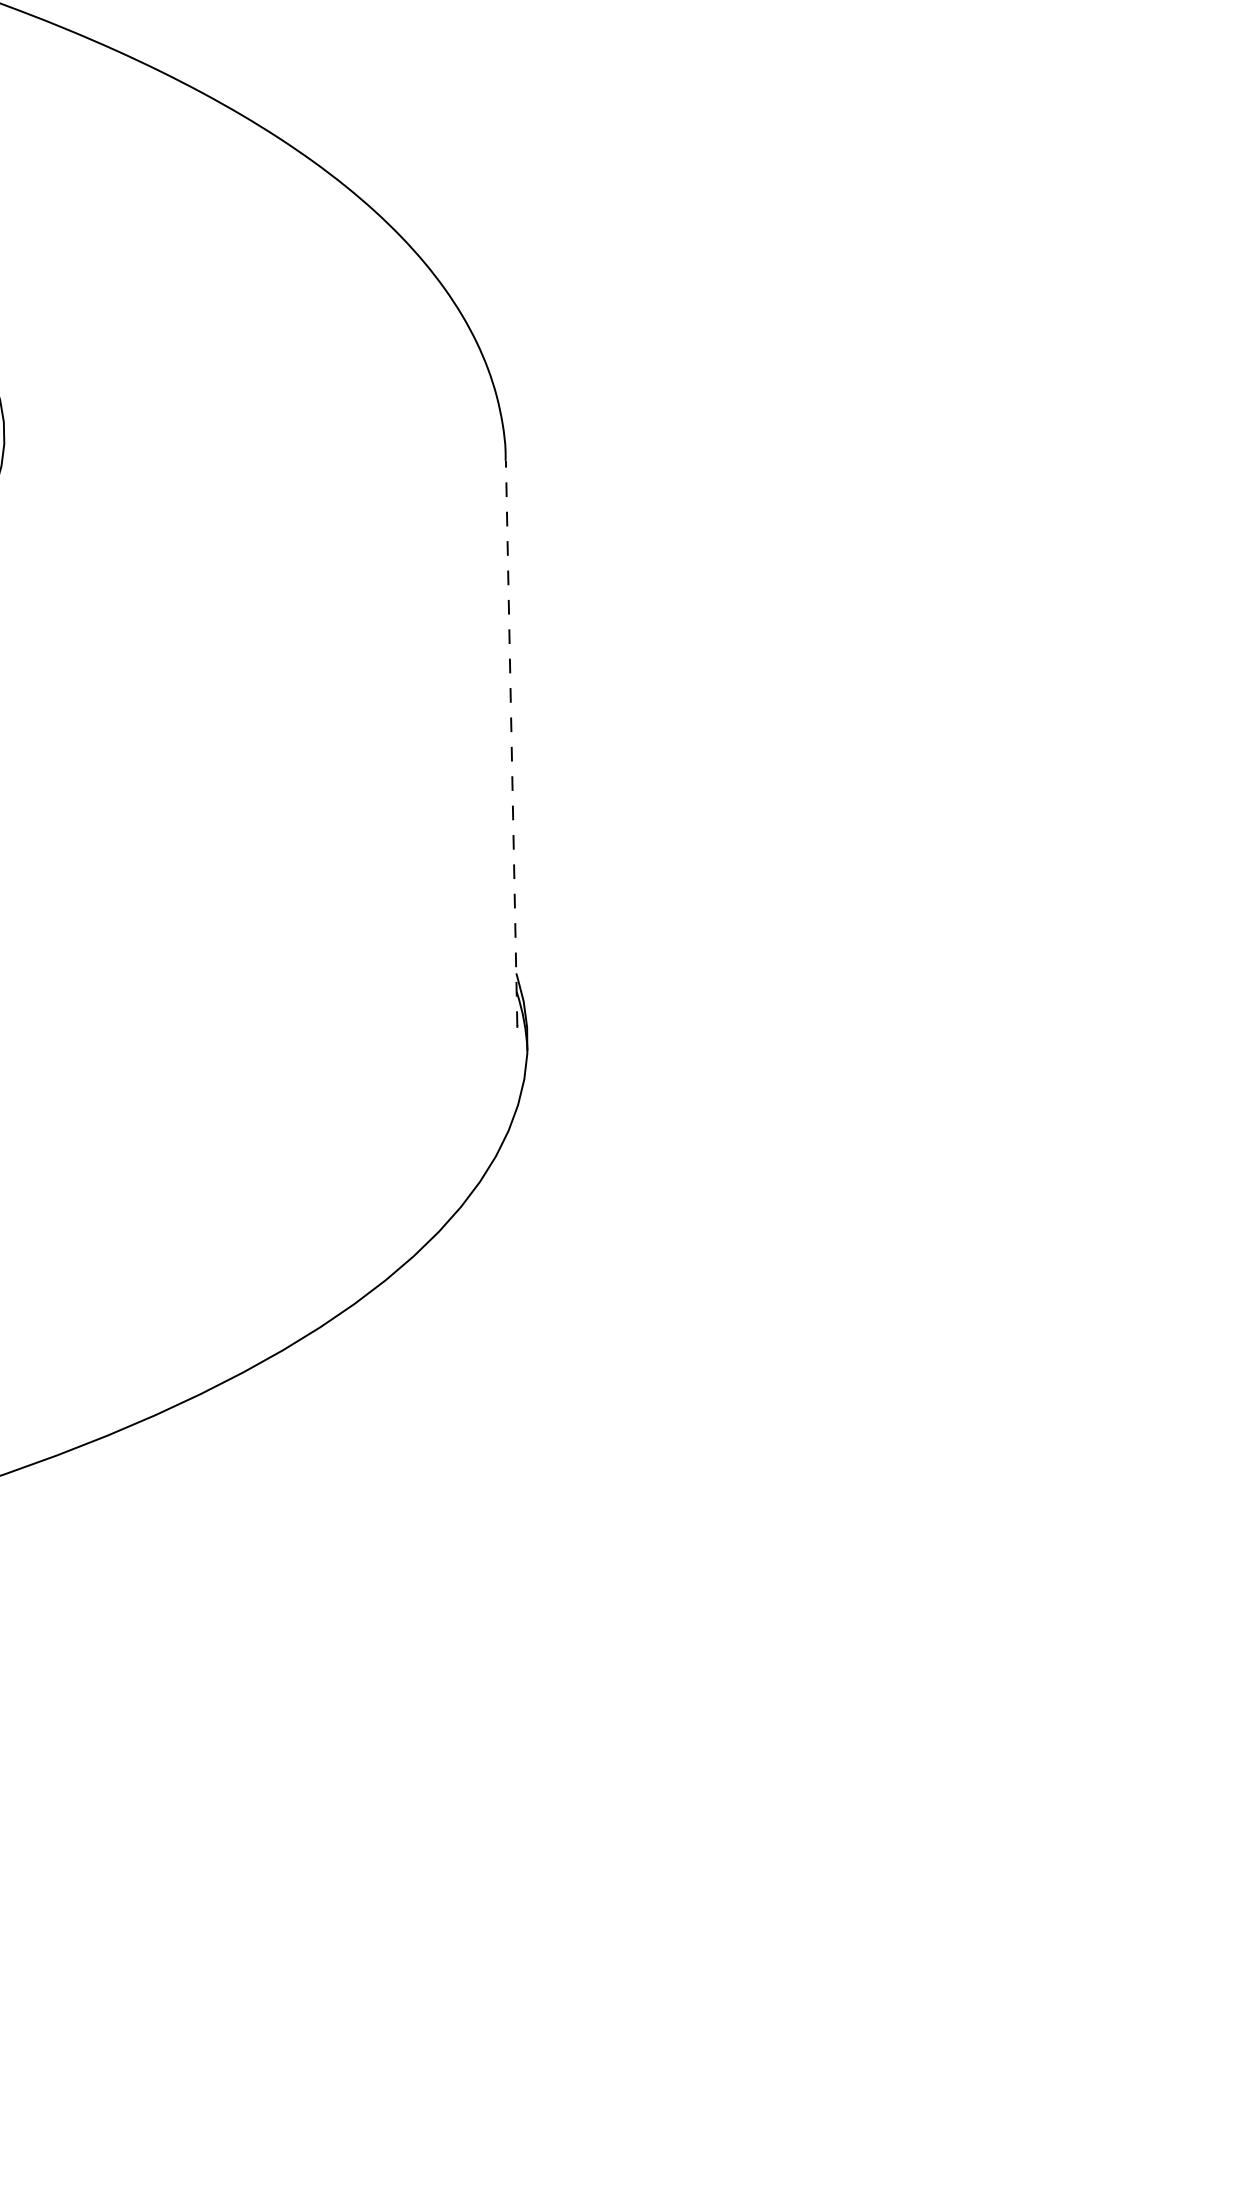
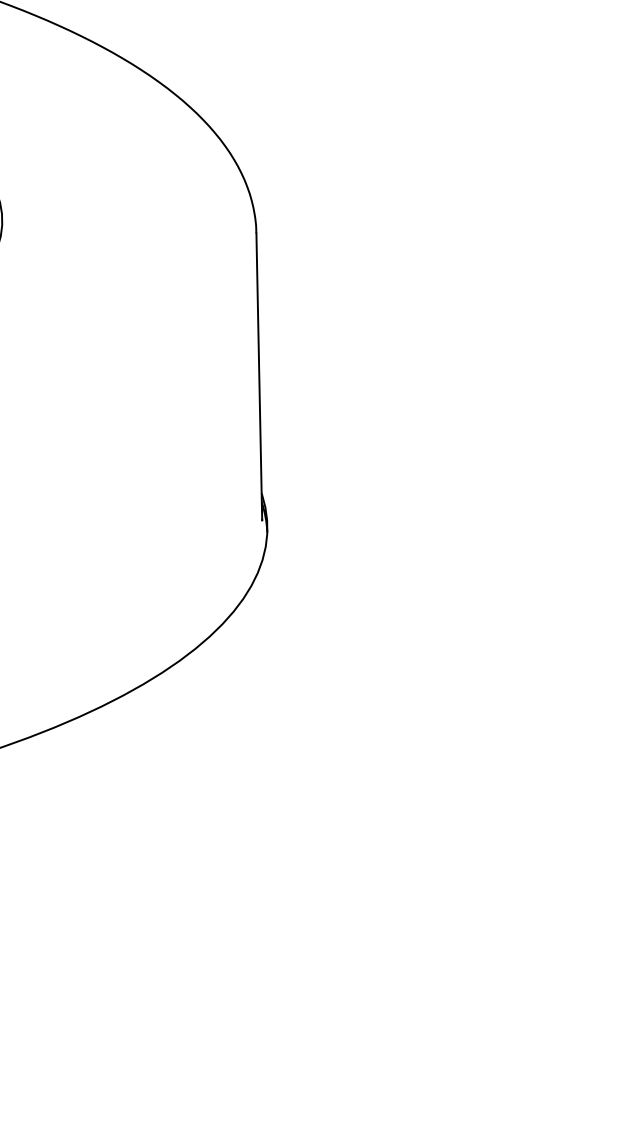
line: (512, 742) -> (259, 376), dashed -> solid

